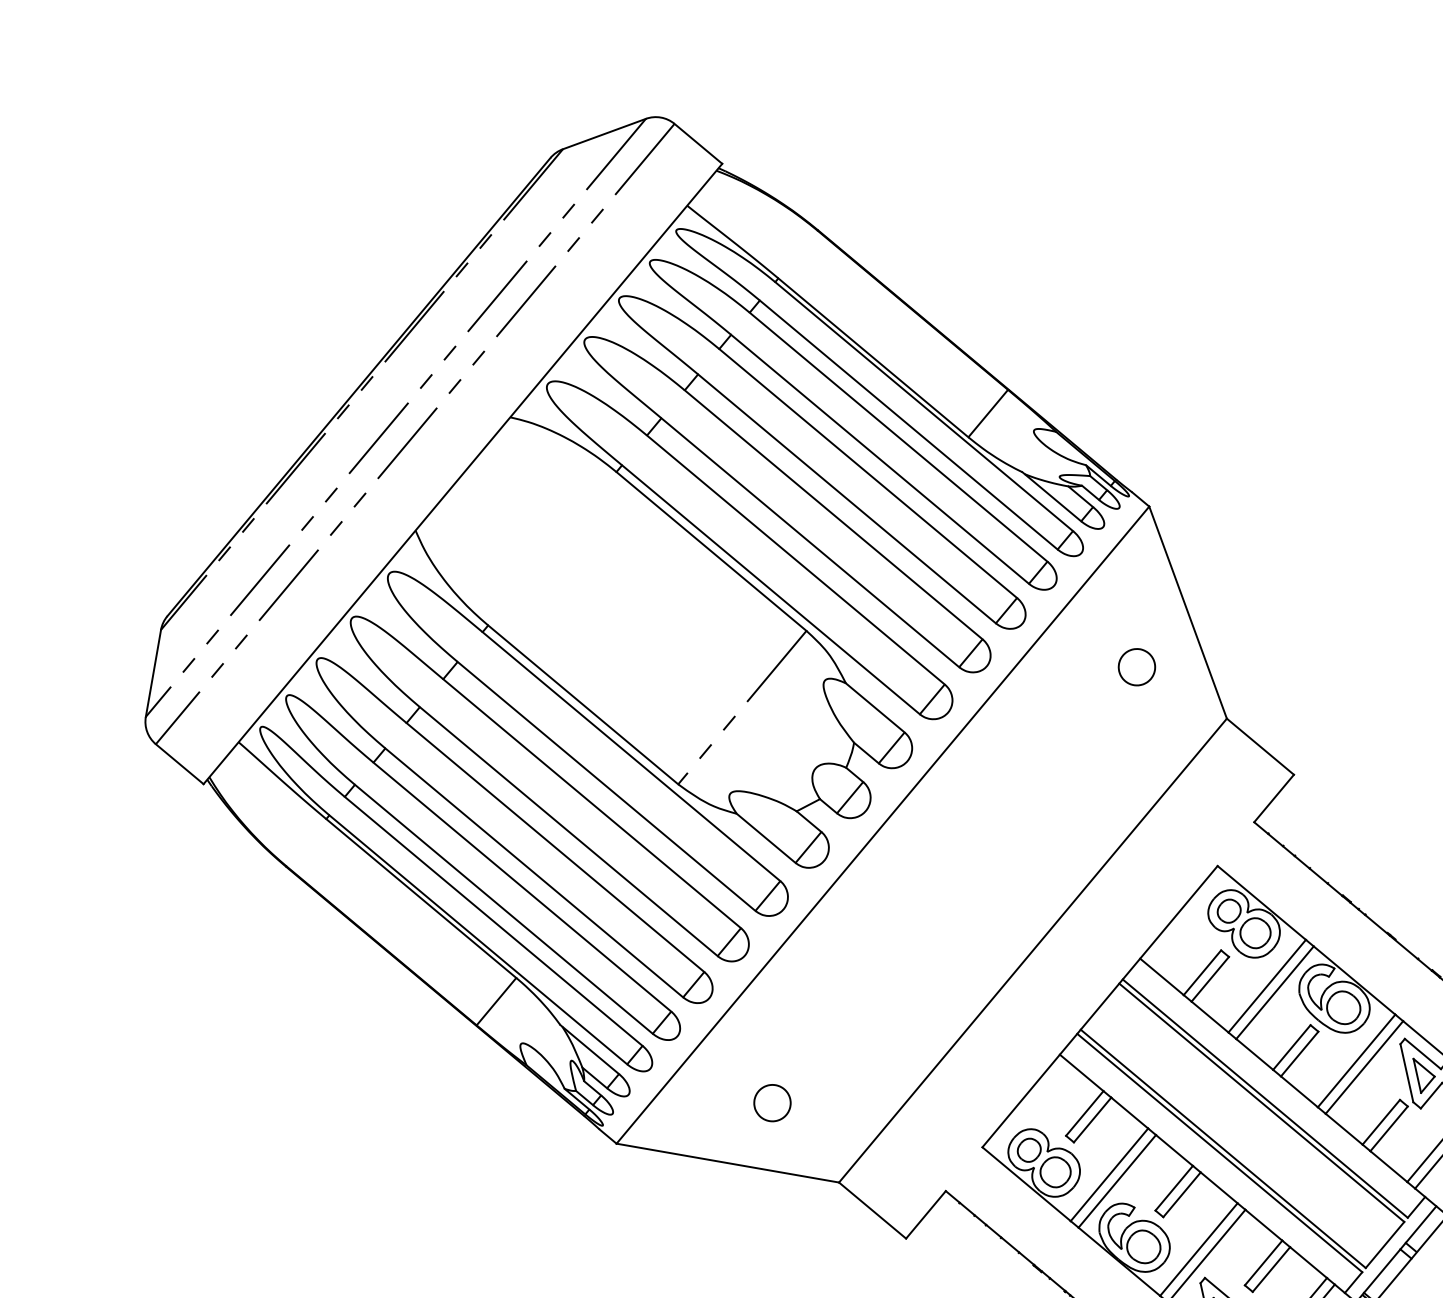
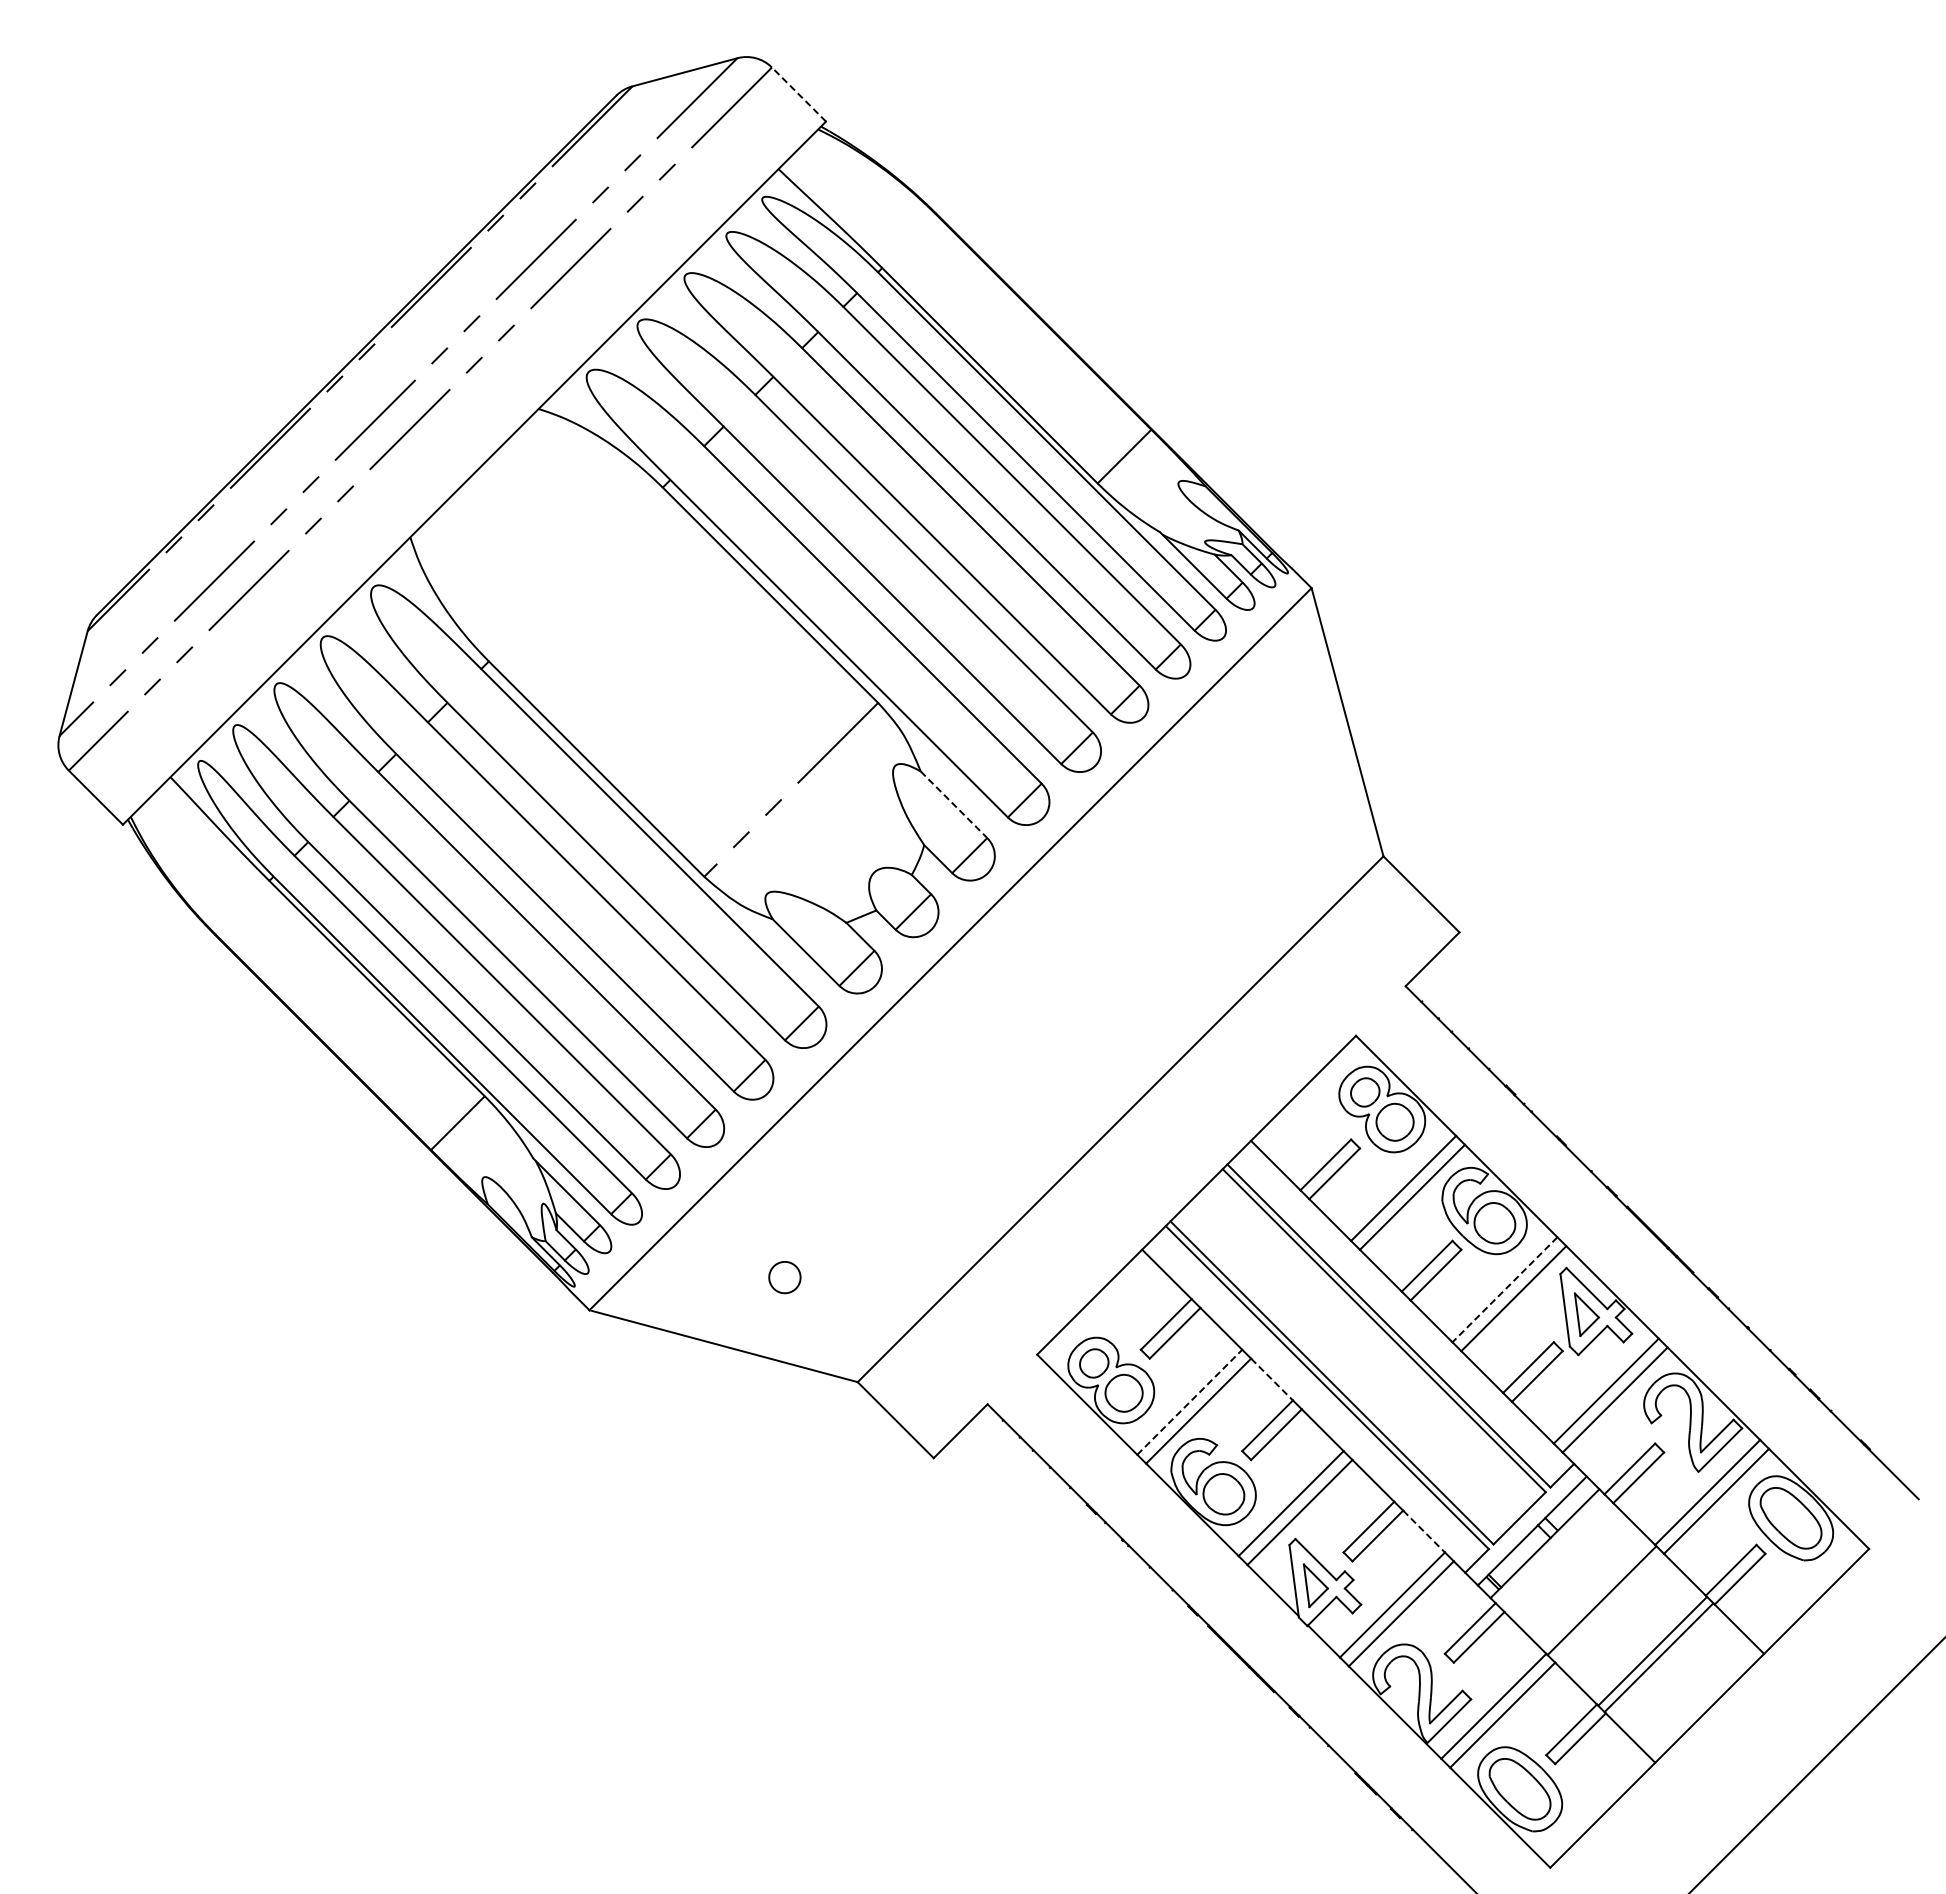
line: (697, 143) -> (798, 94), solid -> dashed
part: (1136, 667) -> (1278, 783), removed
line: (875, 708) -> (954, 805), solid -> dashed
line: (1356, 1061) -> (1504, 1290), solid -> dashed
part: (772, 1103) -> (784, 1277), size x0.7
line: (1174, 1150) -> (1272, 1379), solid -> dashed
line: (1109, 1174) -> (1190, 1401), solid -> dashed
line: (1308, 1262) -> (1424, 1531), solid -> dashed

